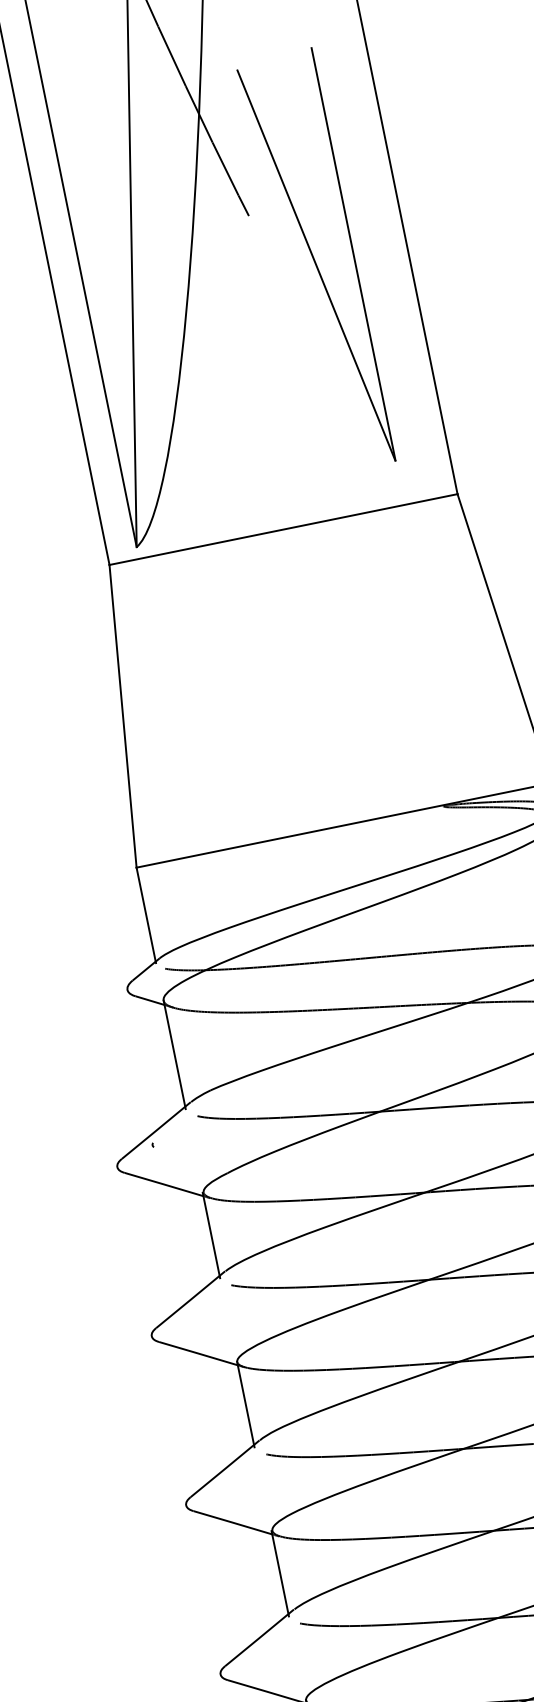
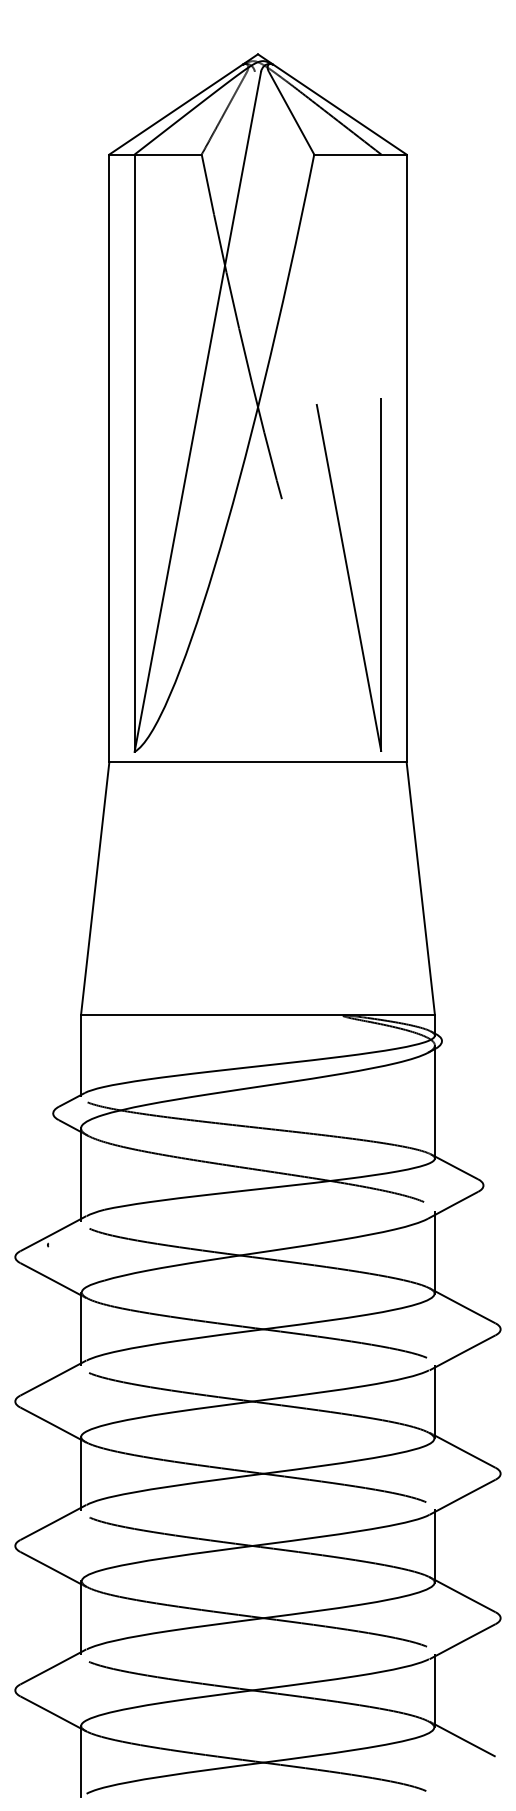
part: (314, 261) -> (348, 574), moved

